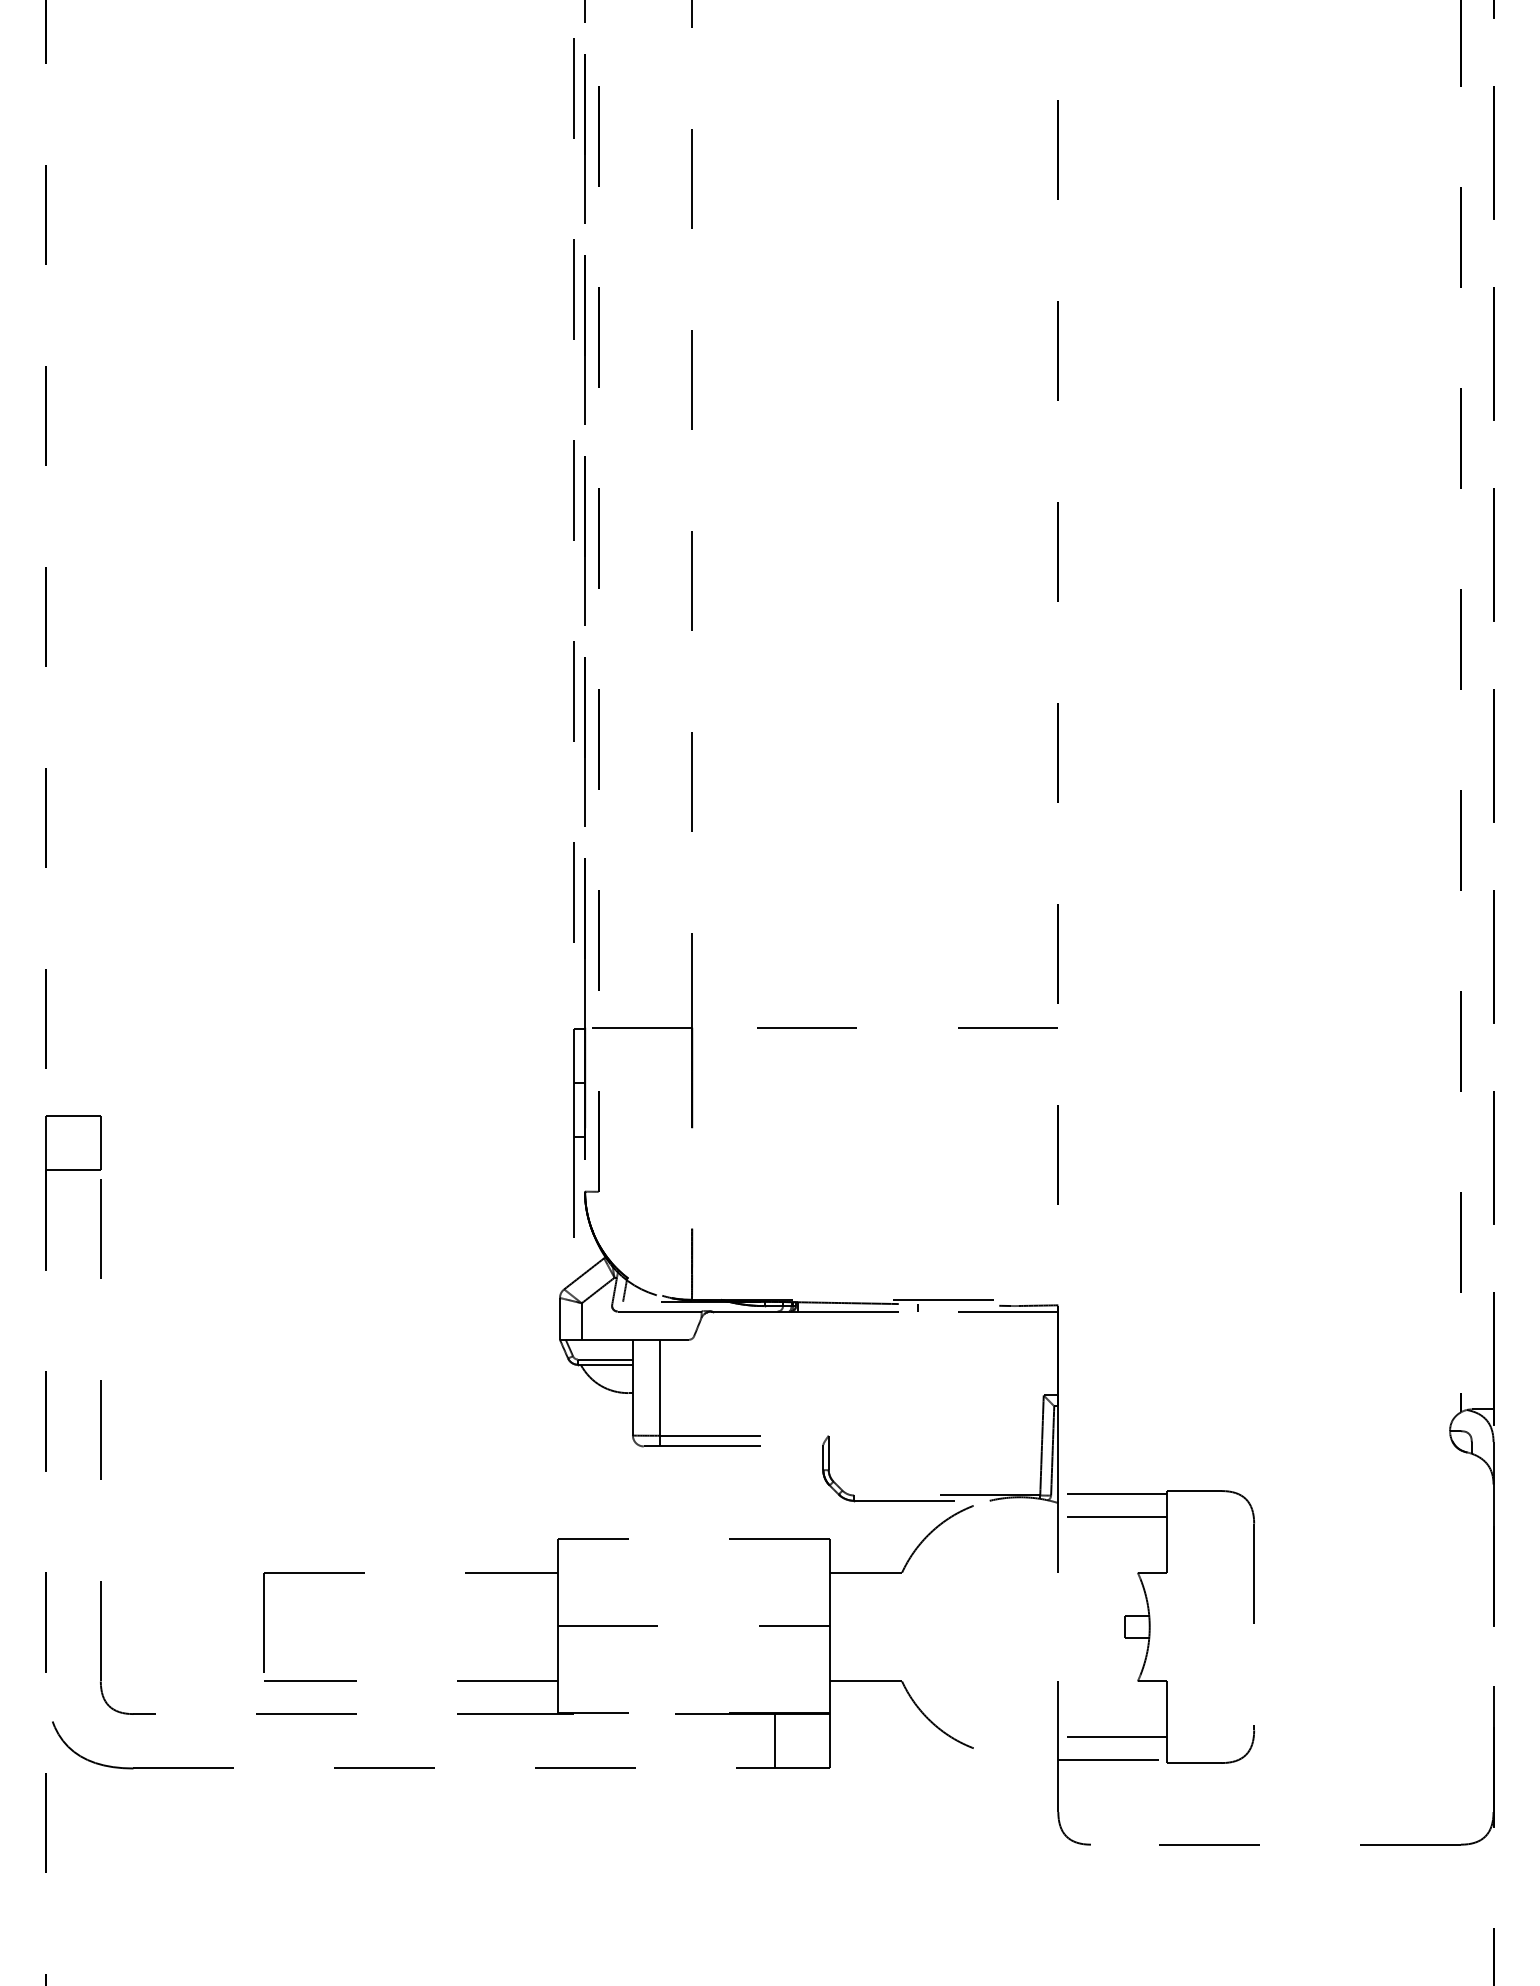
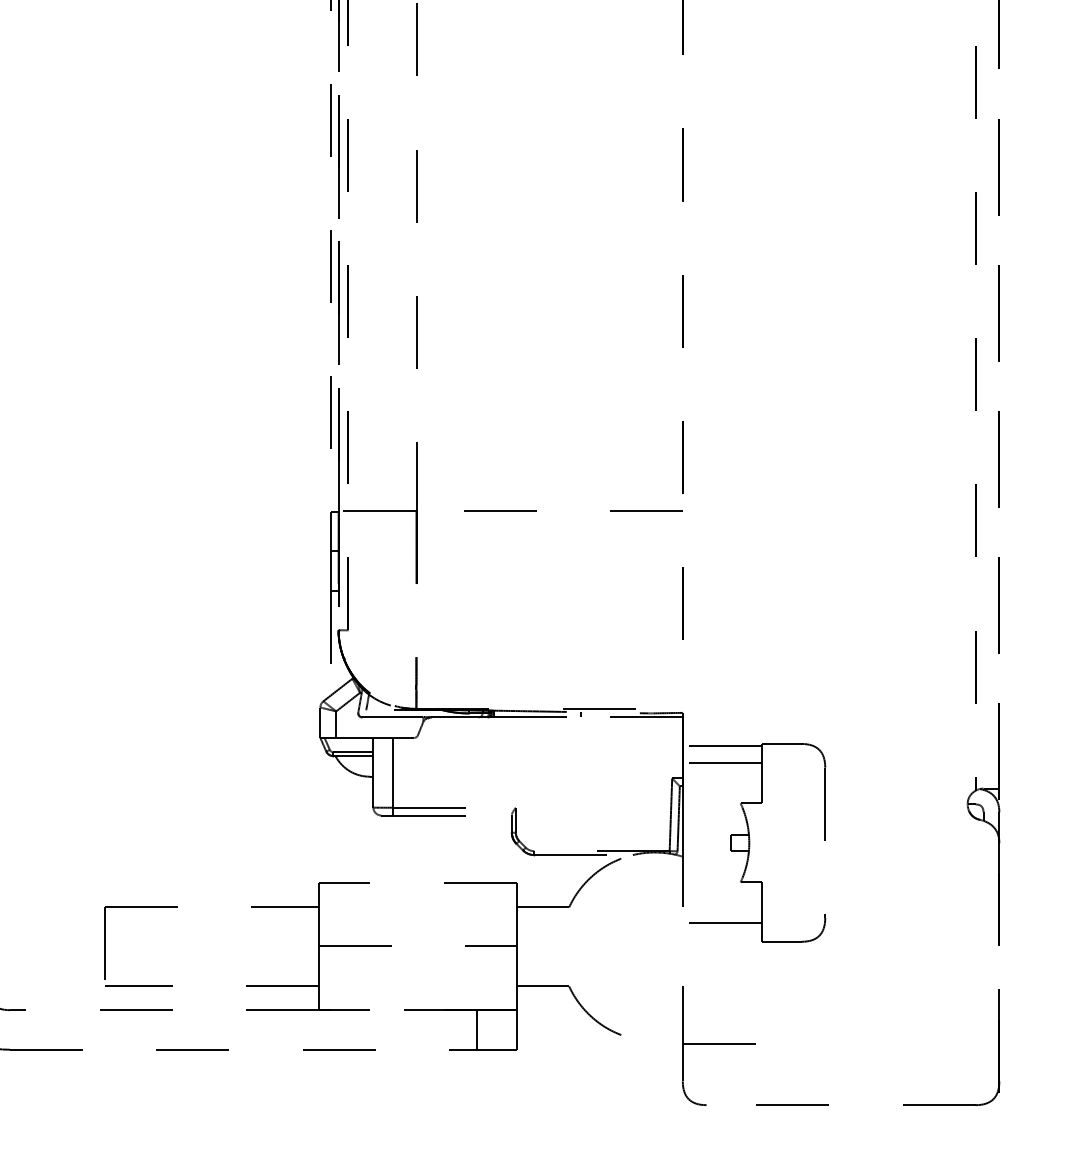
part: (1150, 1626) -> (749, 842), moved

